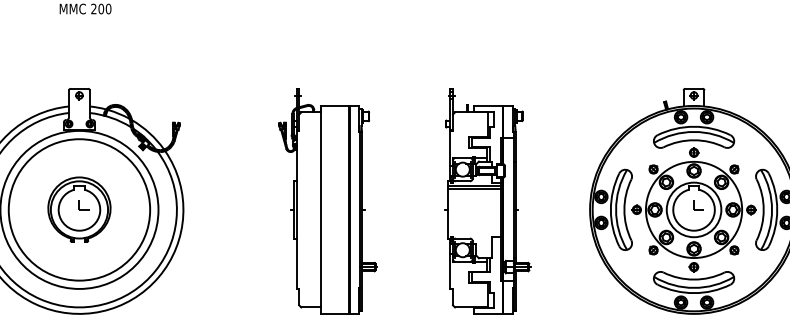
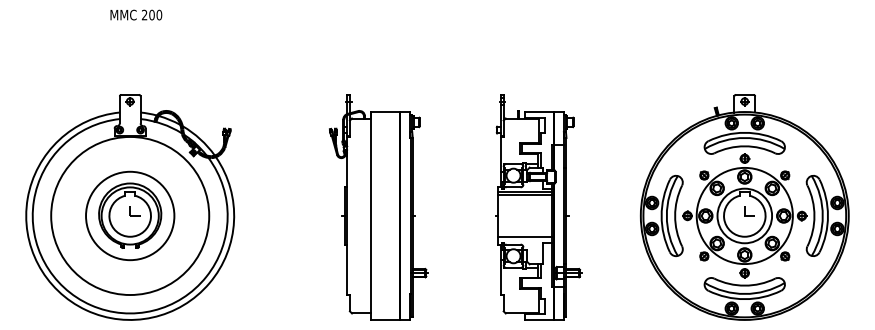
circle: (79, 209) -> (130, 215), size x0.62
line: (473, 230) -> (524, 236), added

